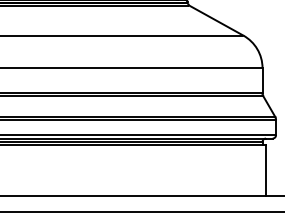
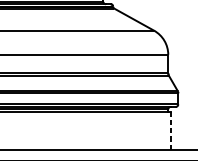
line: (265, 171) -> (170, 131), solid -> dashed

